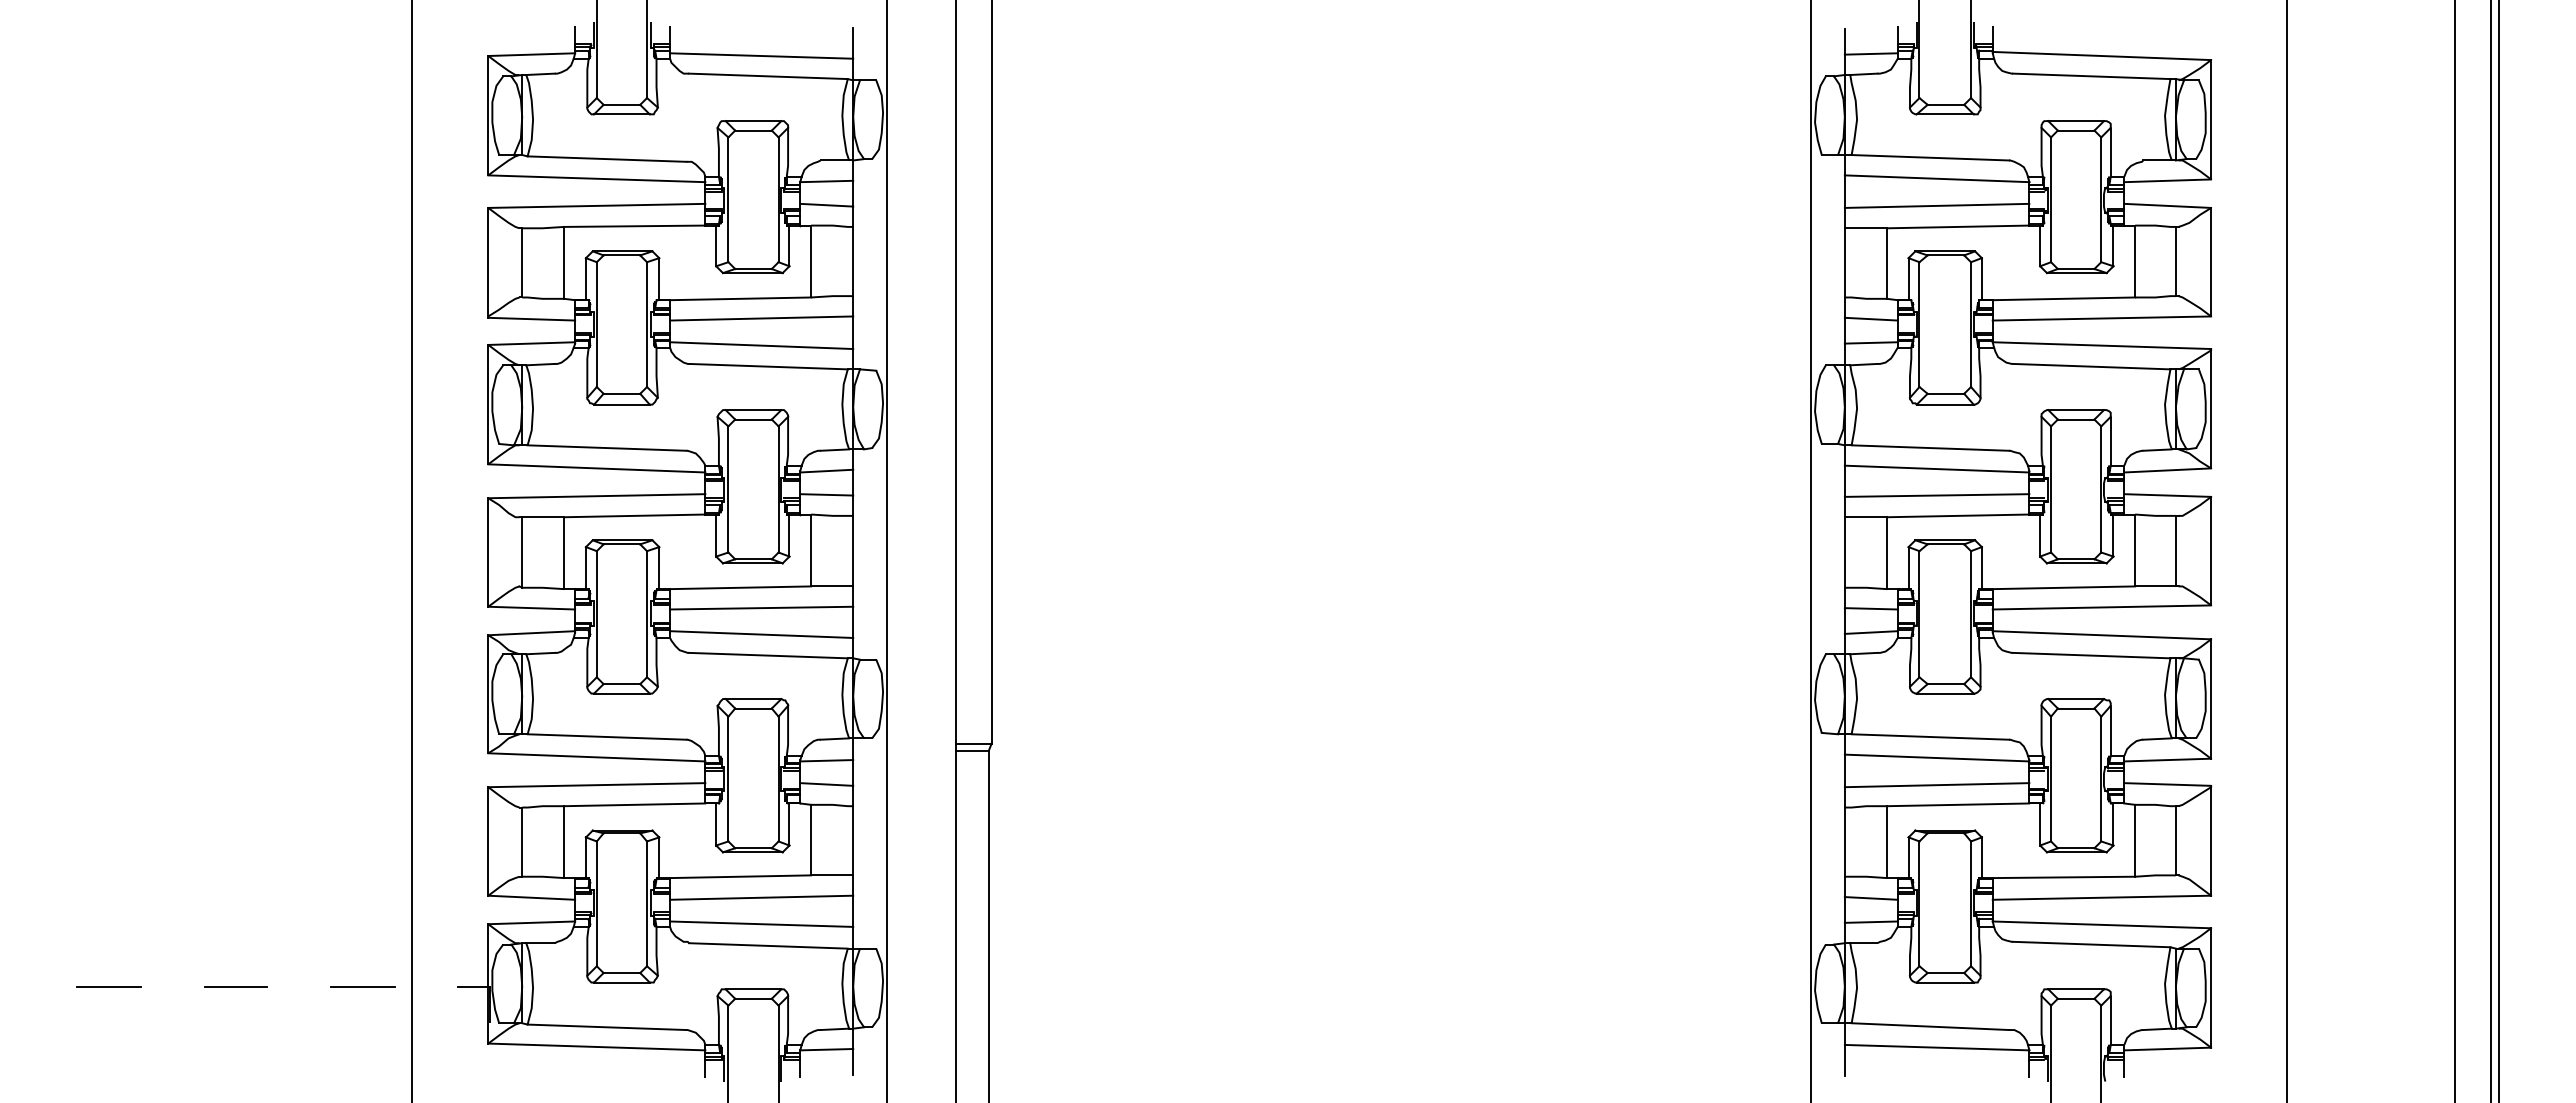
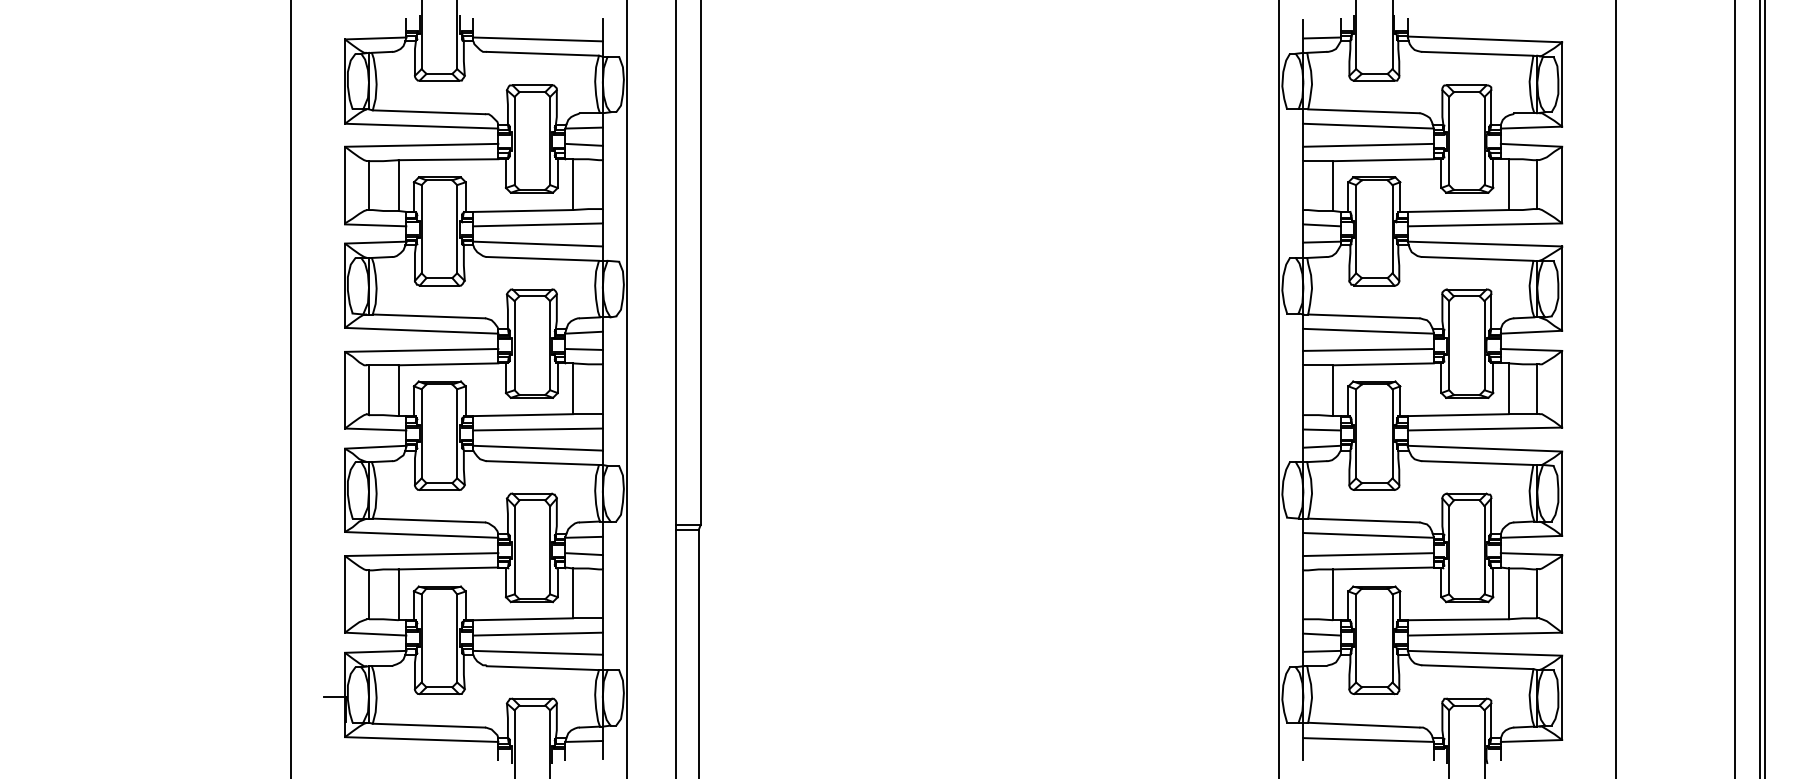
line: (108, 986) -> (76, 696), removed
line: (235, 986) -> (166, 696), removed
line: (362, 986) -> (256, 696), removed

